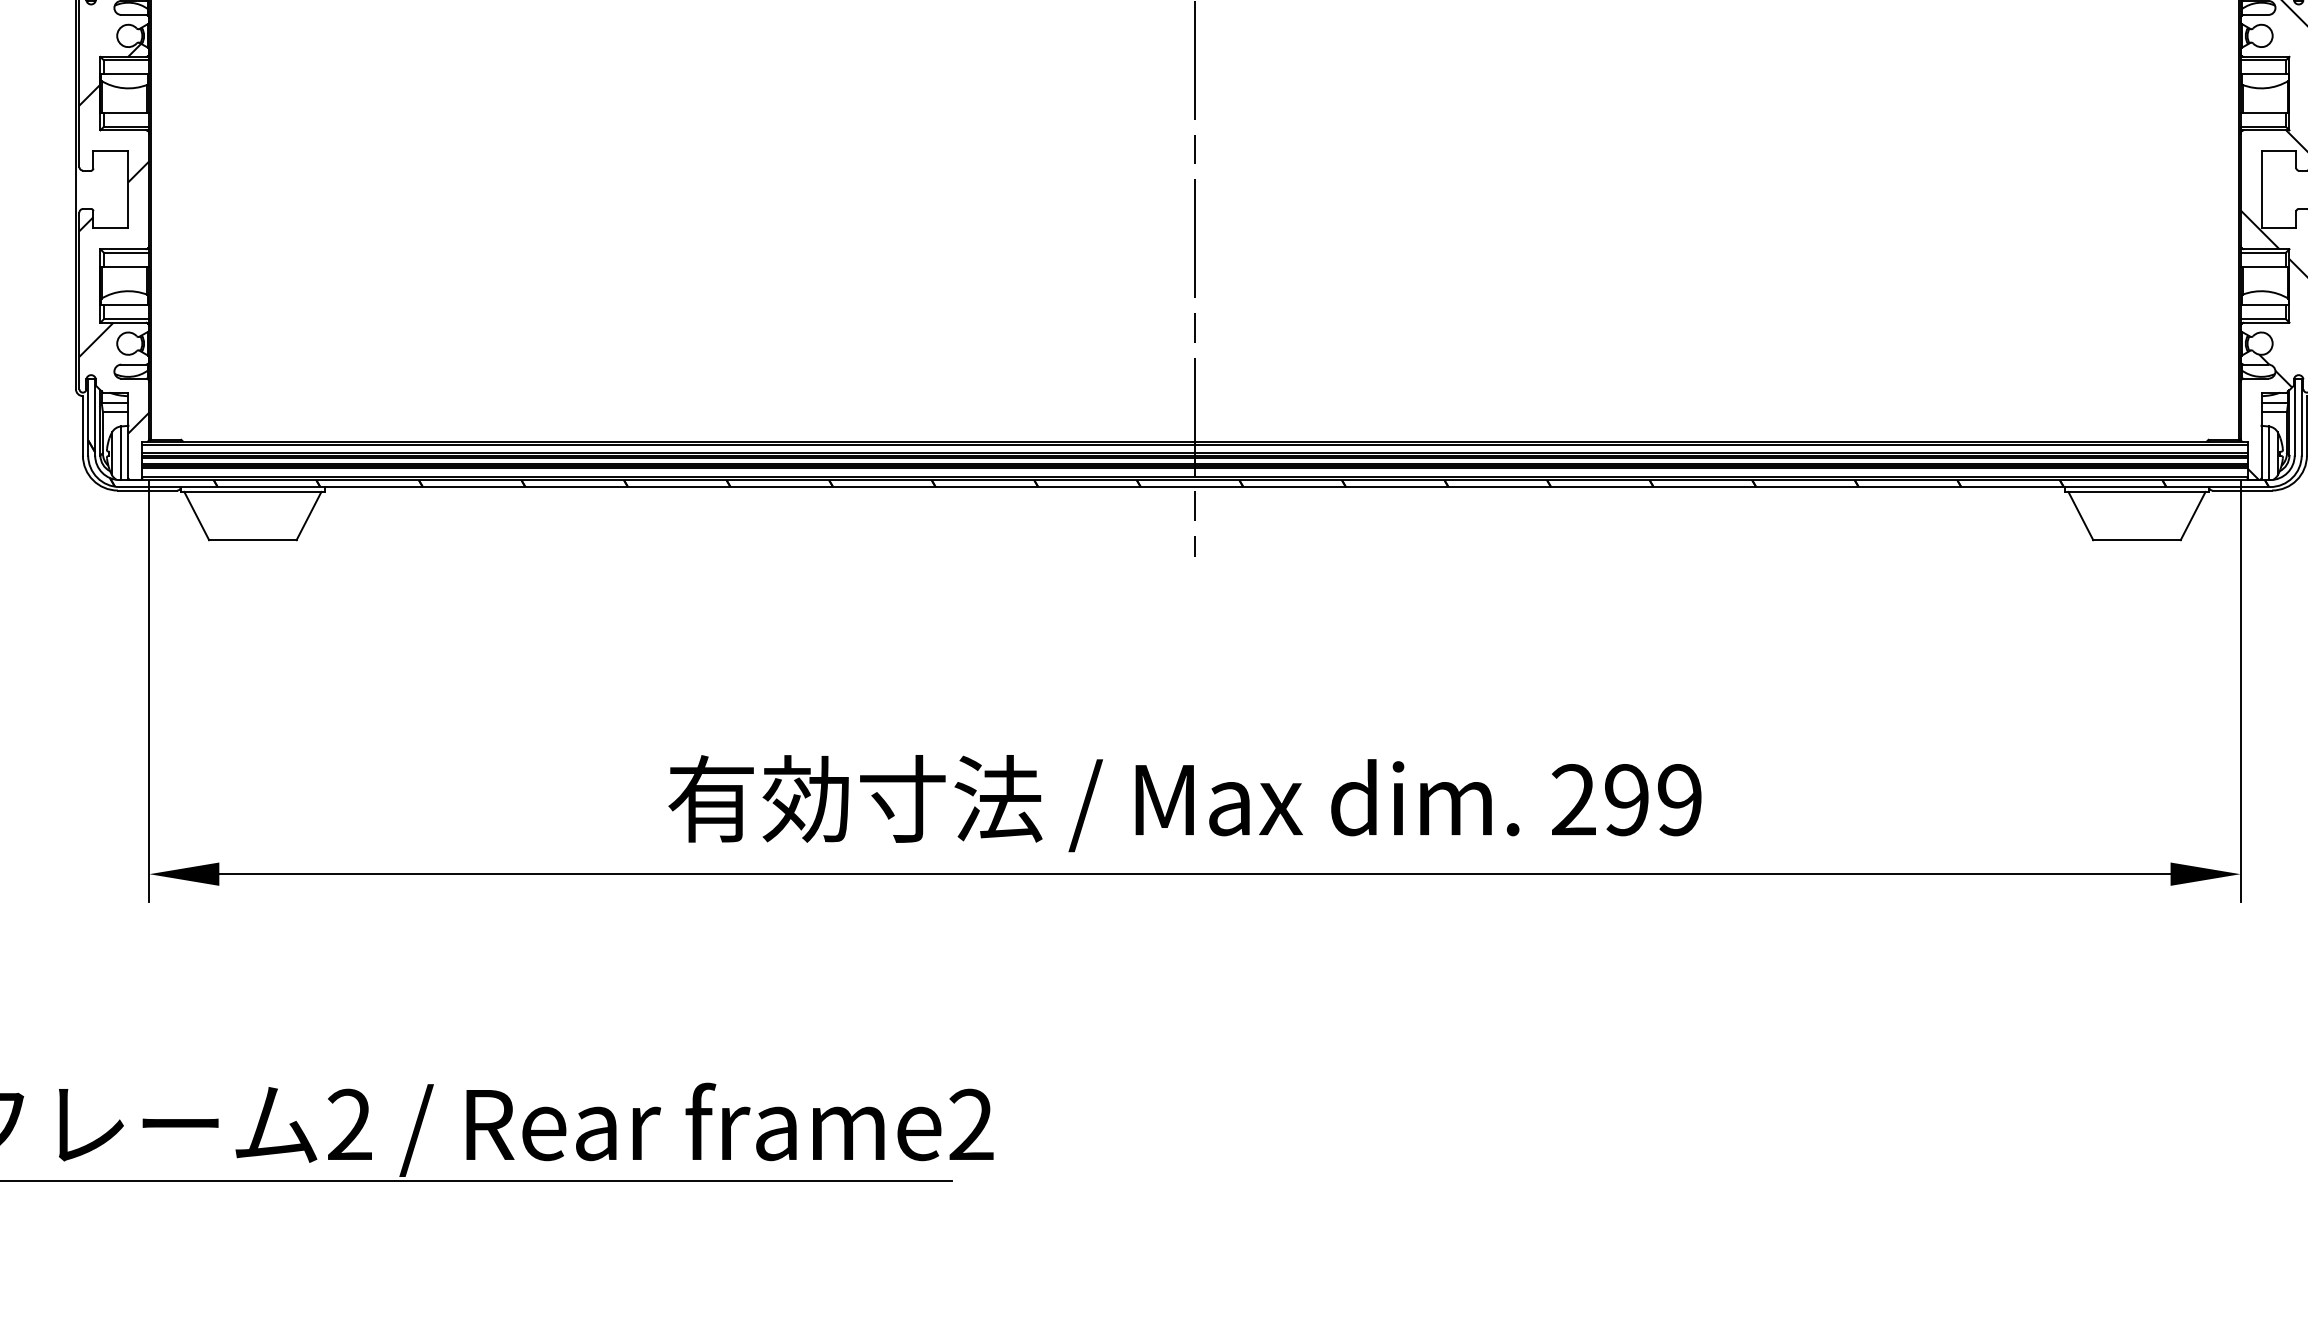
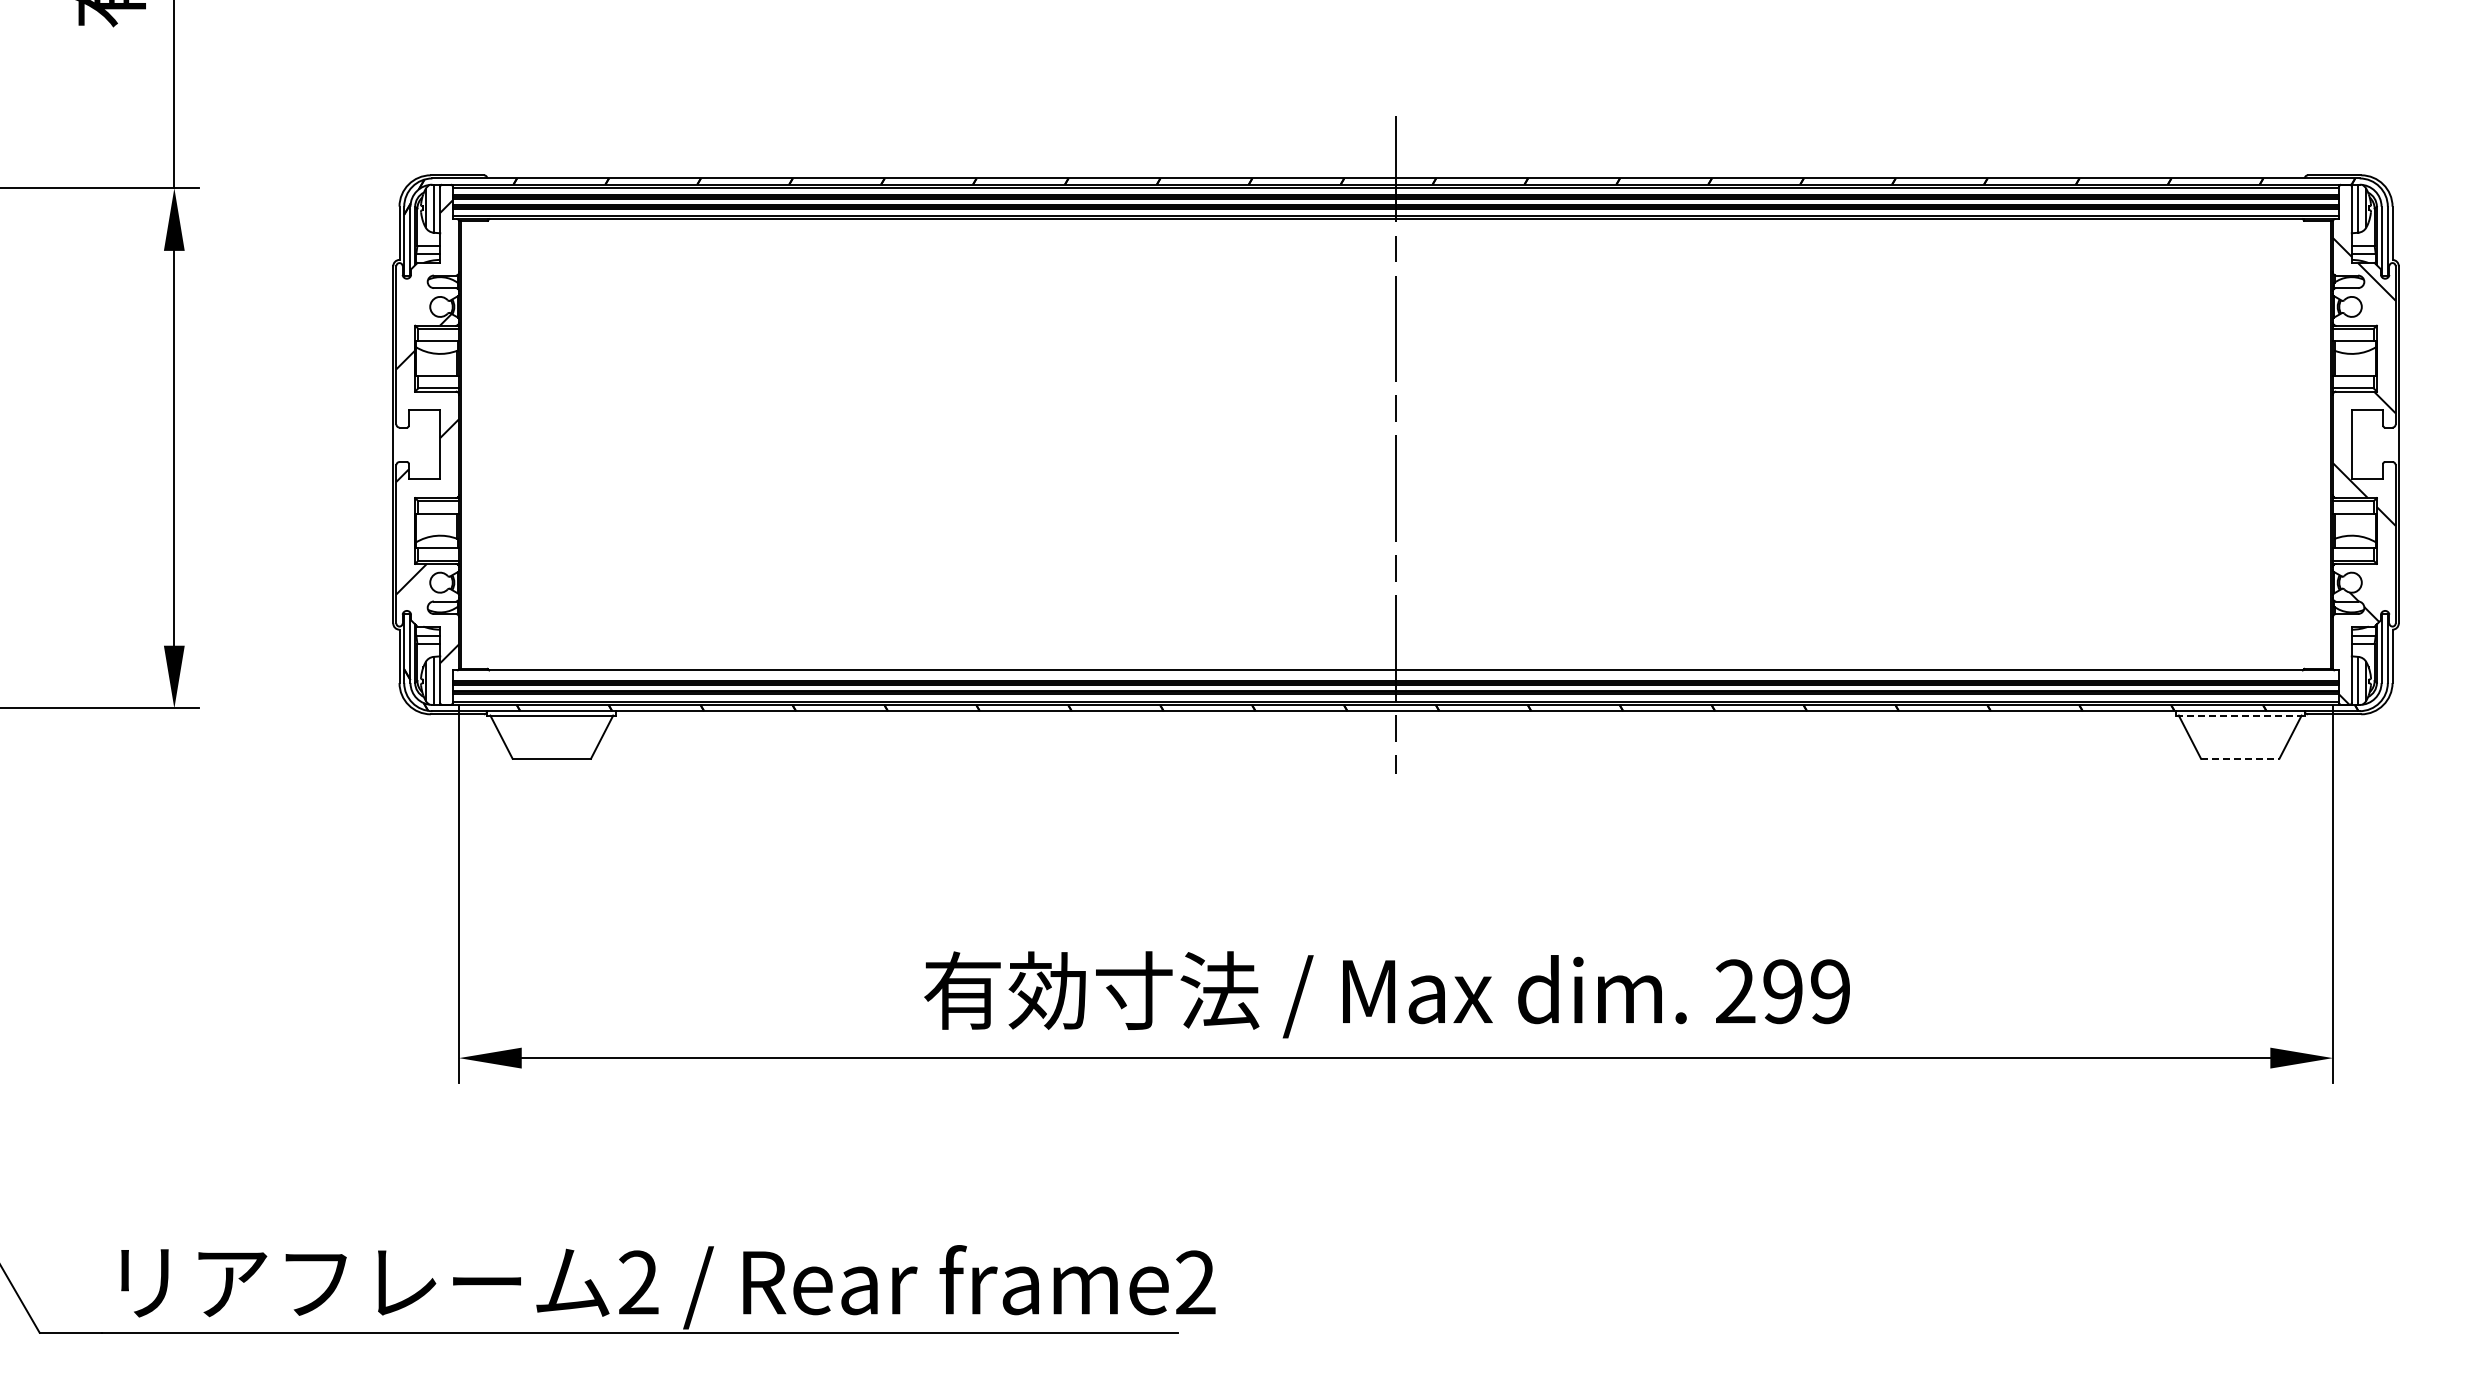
line: (1194, 444) -> (1395, 673), removed
line: (2137, 491) -> (2240, 715), solid -> dashed
line: (2137, 539) -> (2240, 758), solid -> dashed

